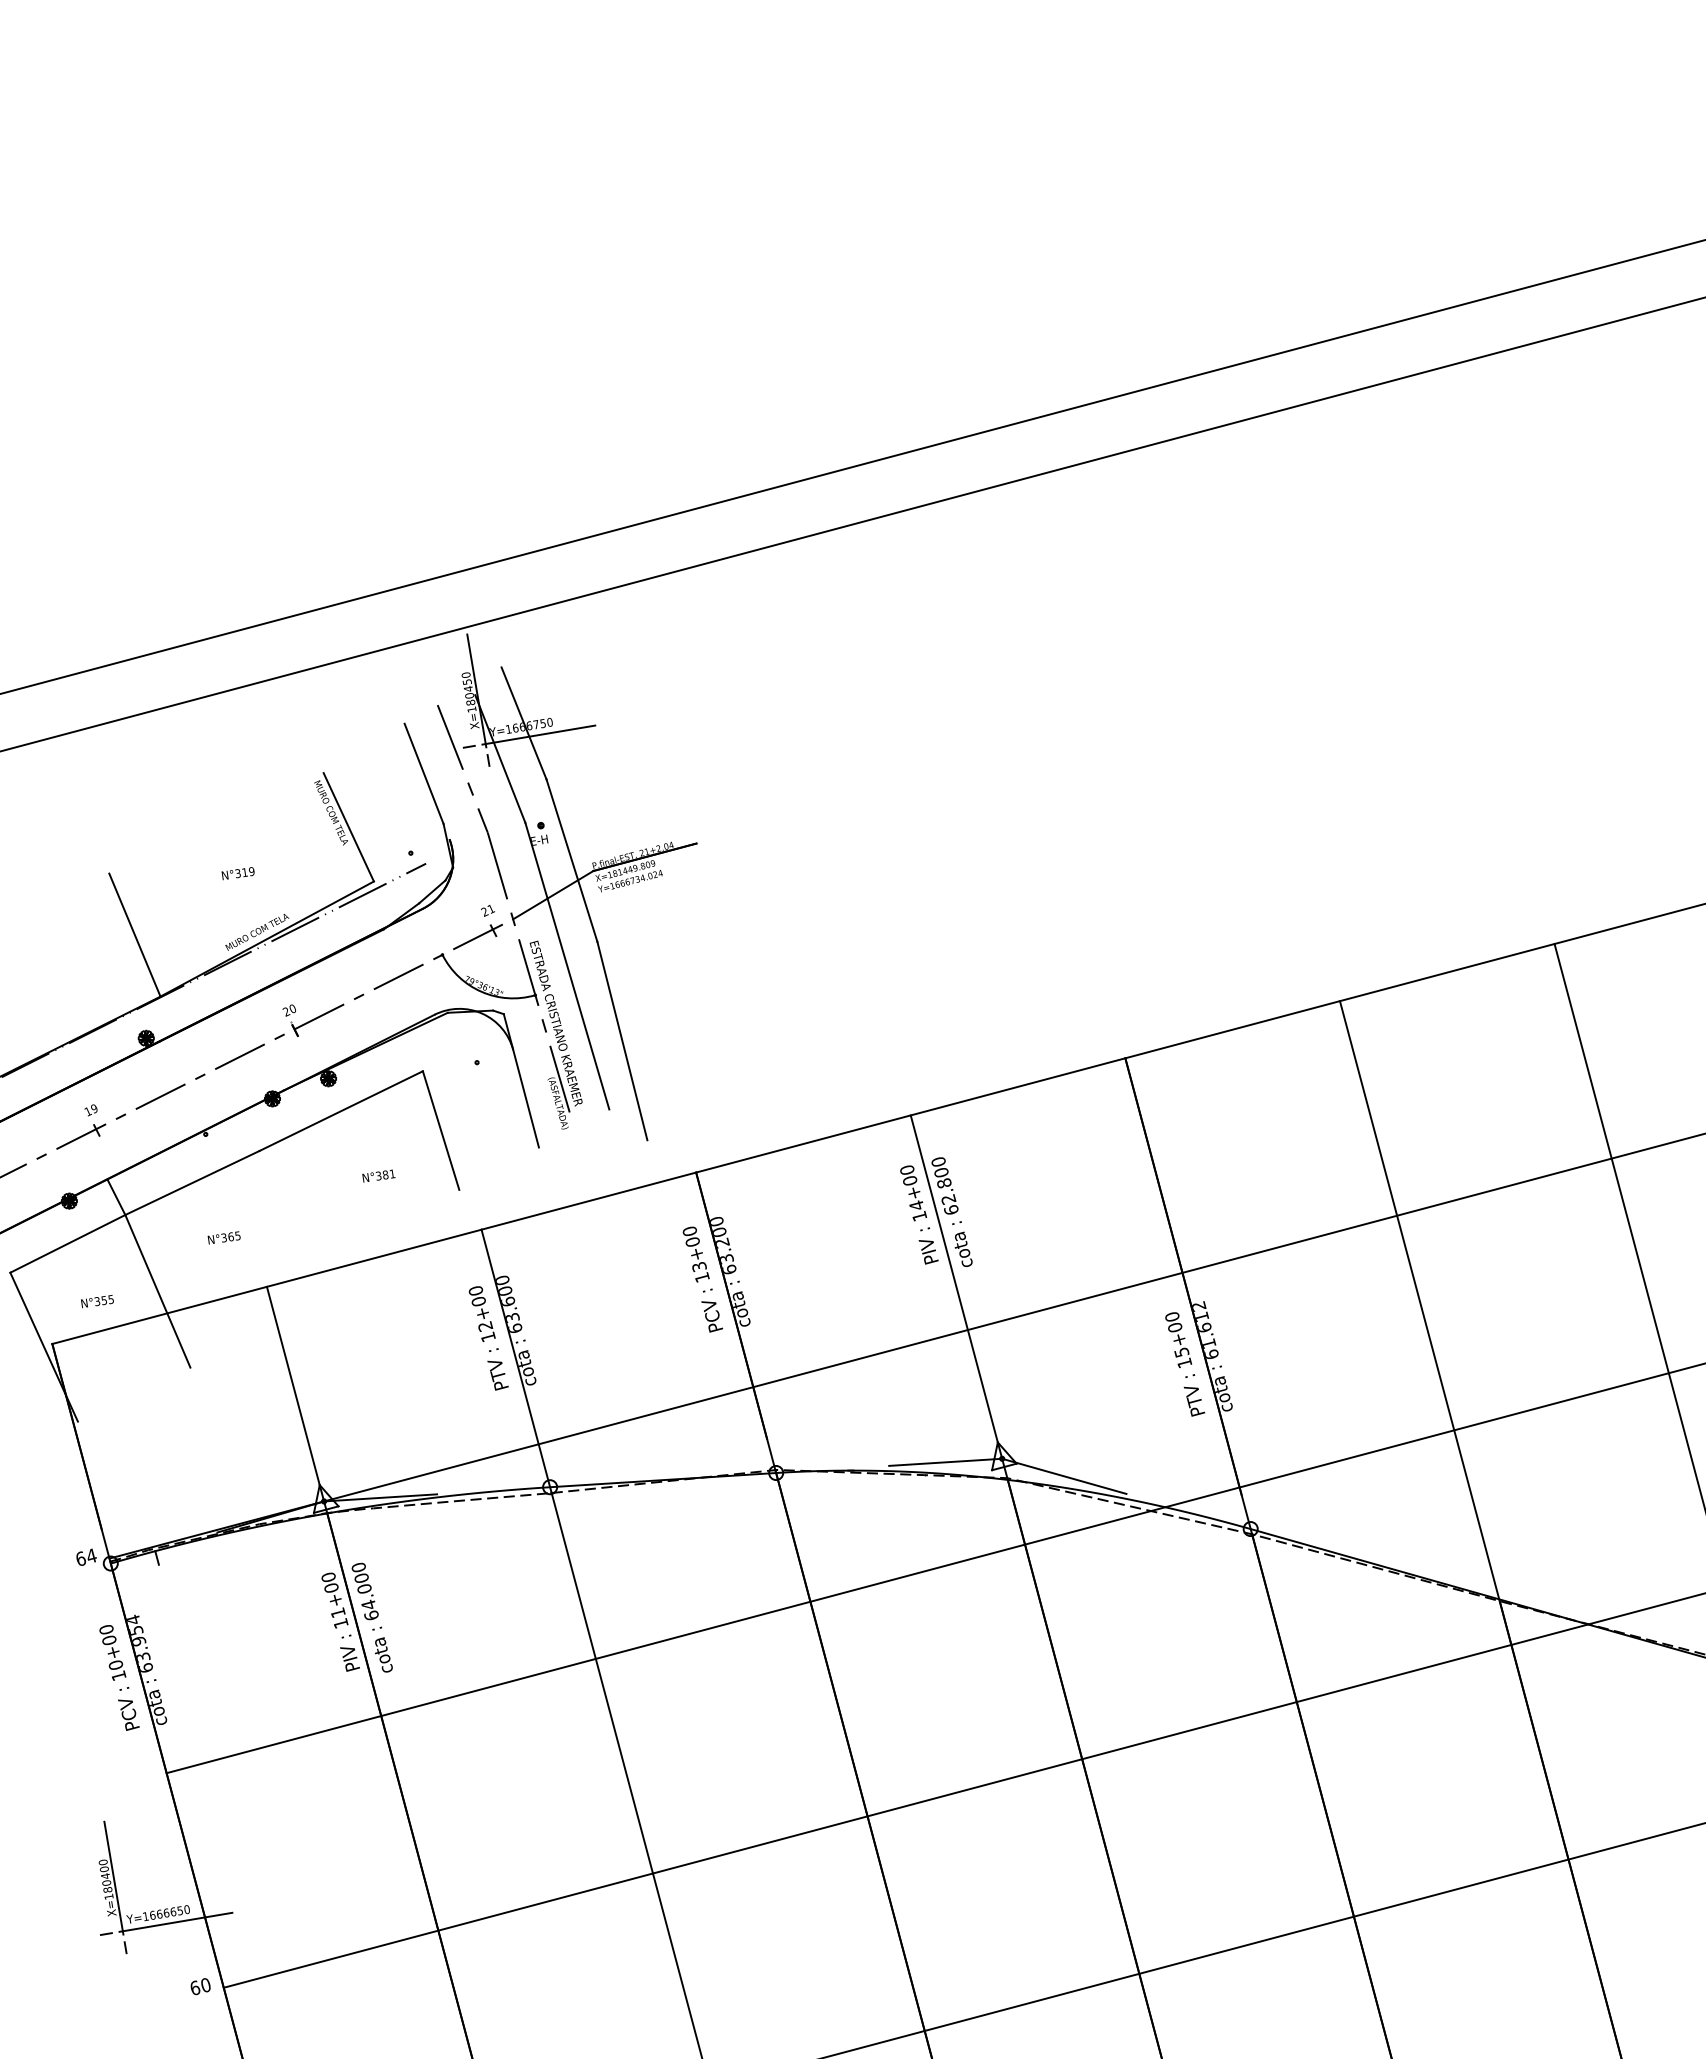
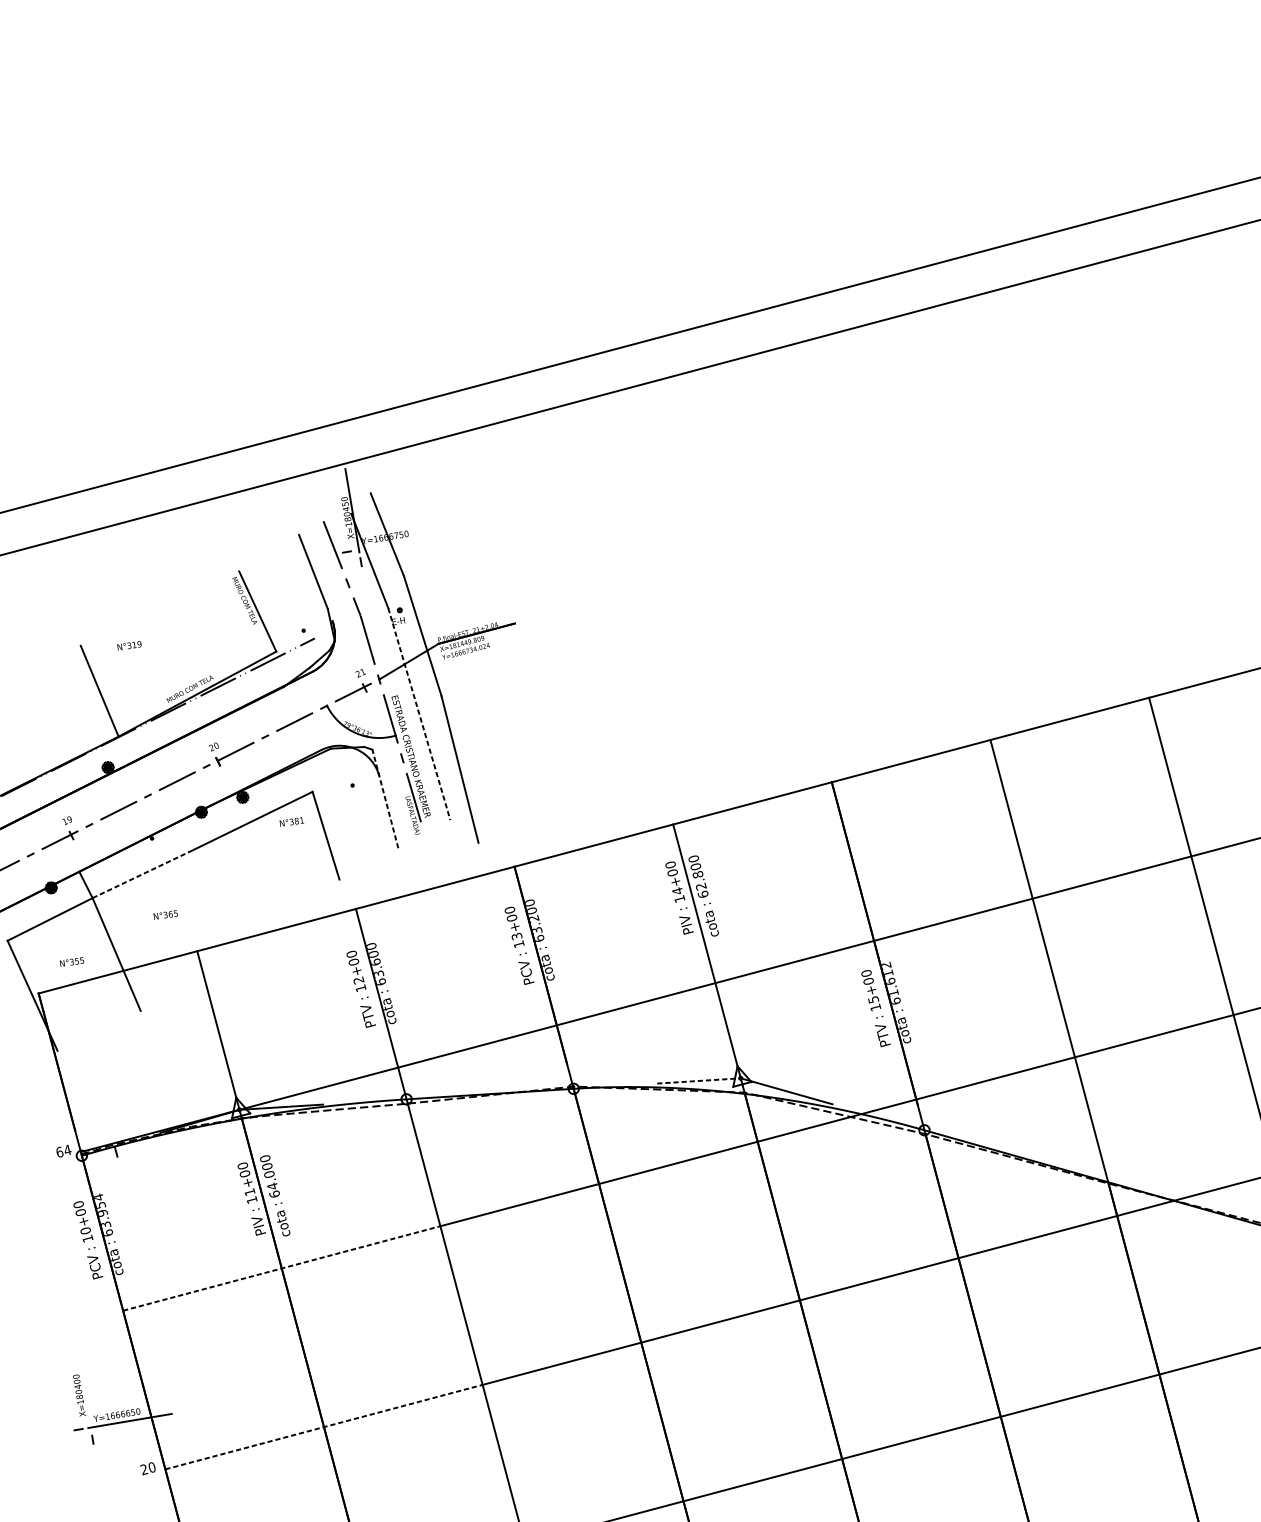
line: (538, 734) -> (398, 542), removed
text: (237, 873) -> (128, 645), moved
line: (567, 966) -> (419, 714), solid -> dashed
line: (521, 1080) -> (385, 798), solid -> dashed
text: (378, 1175) -> (291, 821), moved
line: (192, 1182) -> (142, 874), solid -> dashed
line: (945, 1462) -> (698, 1081), solid -> dashed
line: (381, 1715) -> (281, 1268), solid -> dashed
line: (113, 1877) -> (83, 1387), removed
line: (438, 1930) -> (324, 1427), solid -> dashed
text: (194, 1987) -> (143, 1469), 60 -> 20

